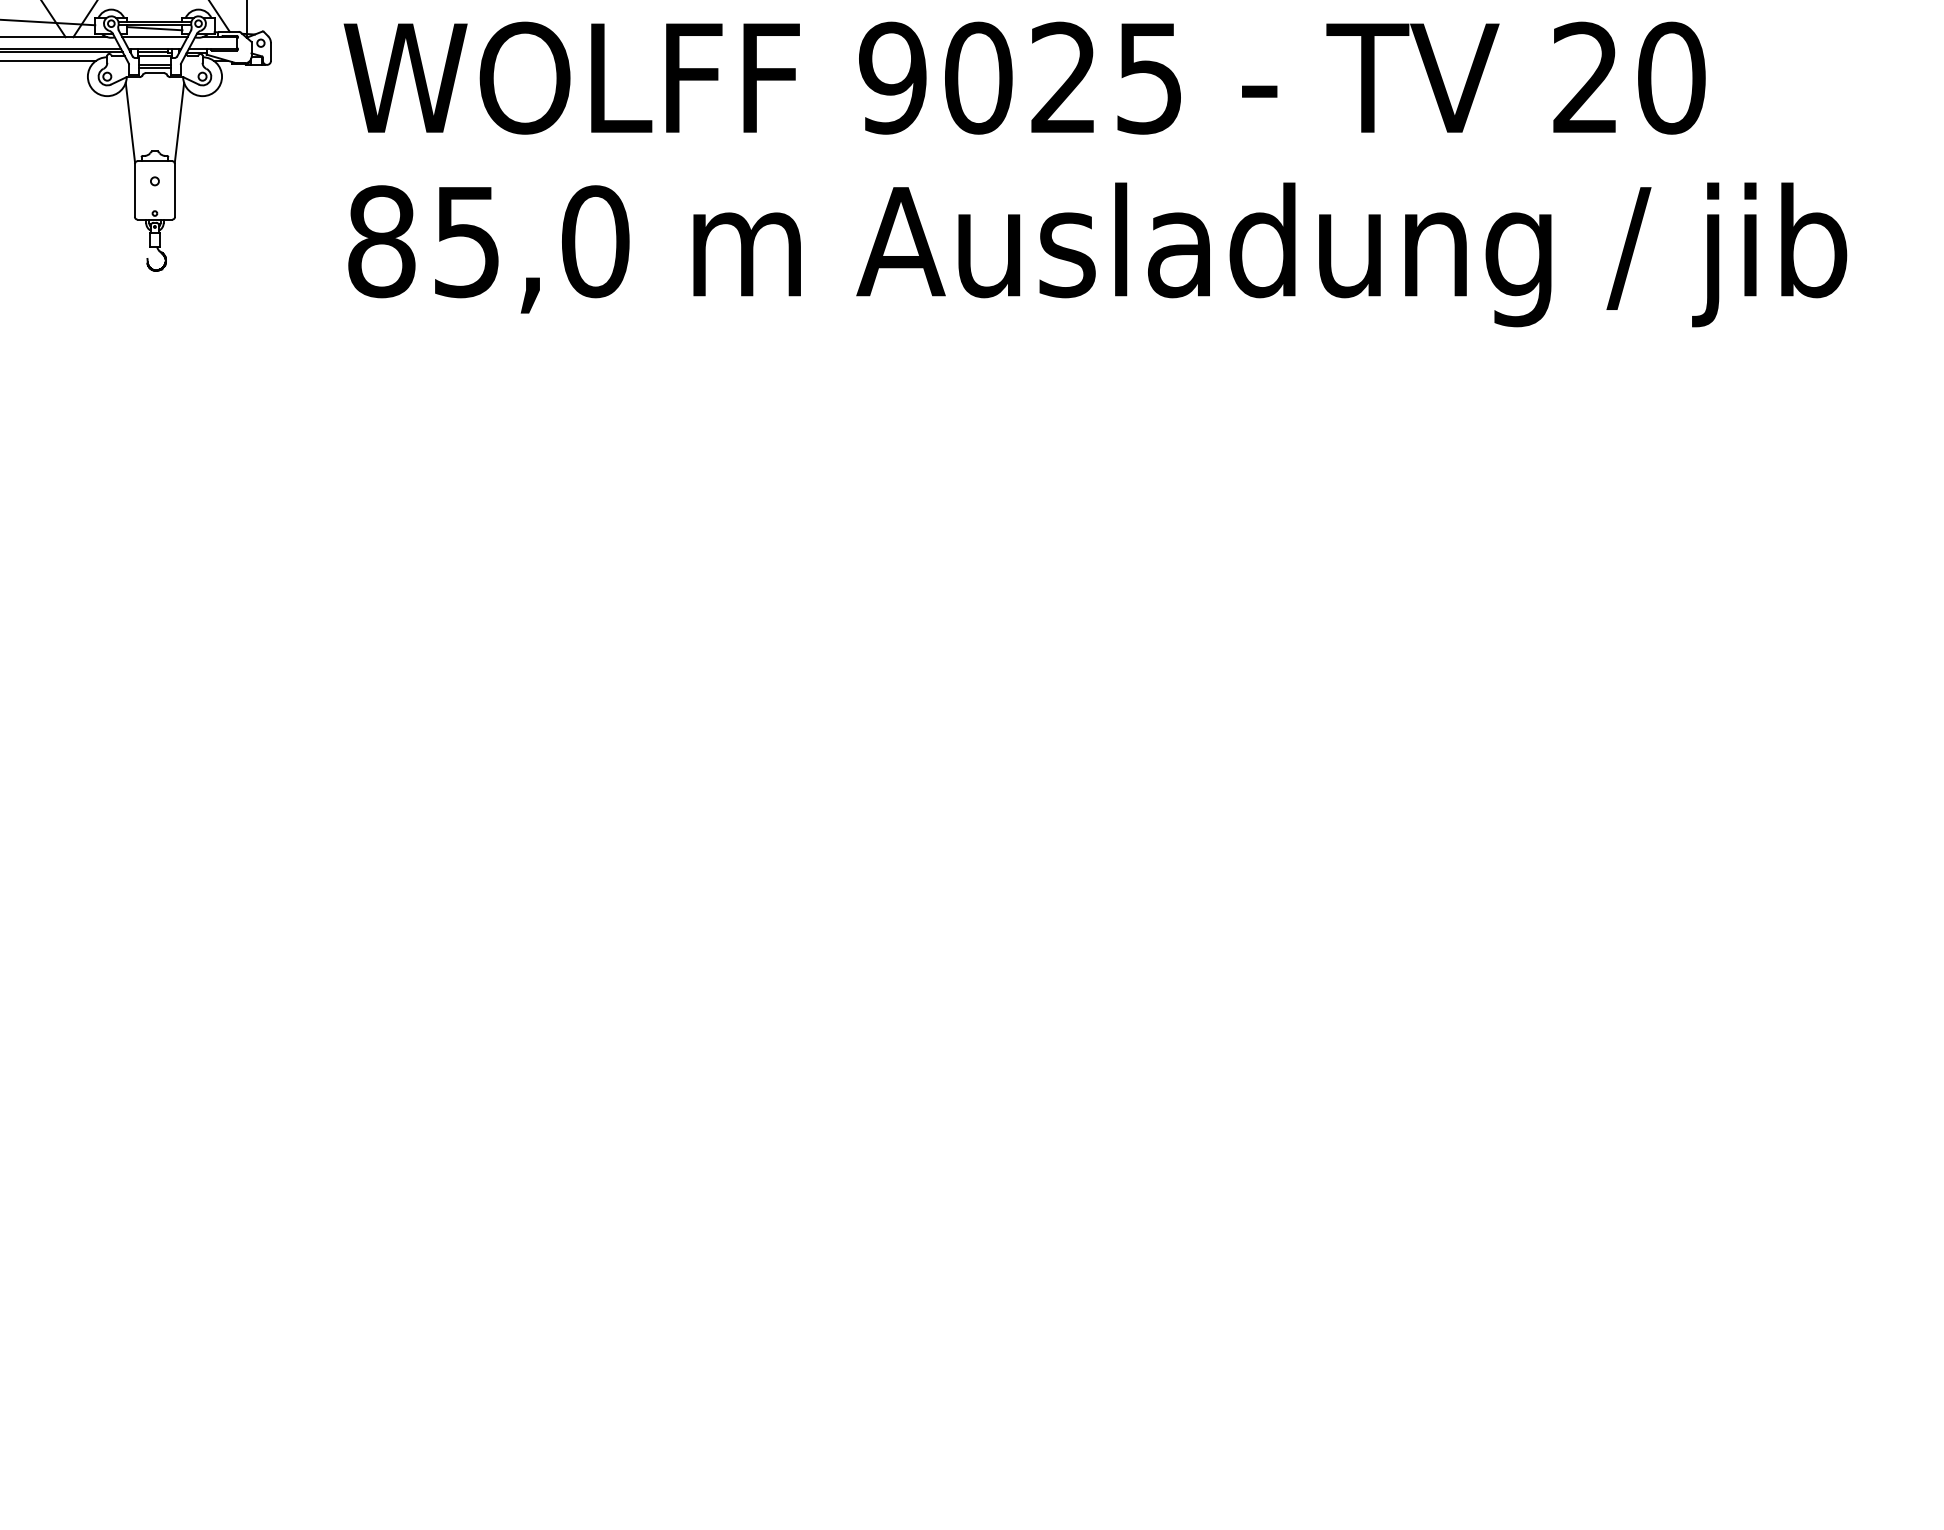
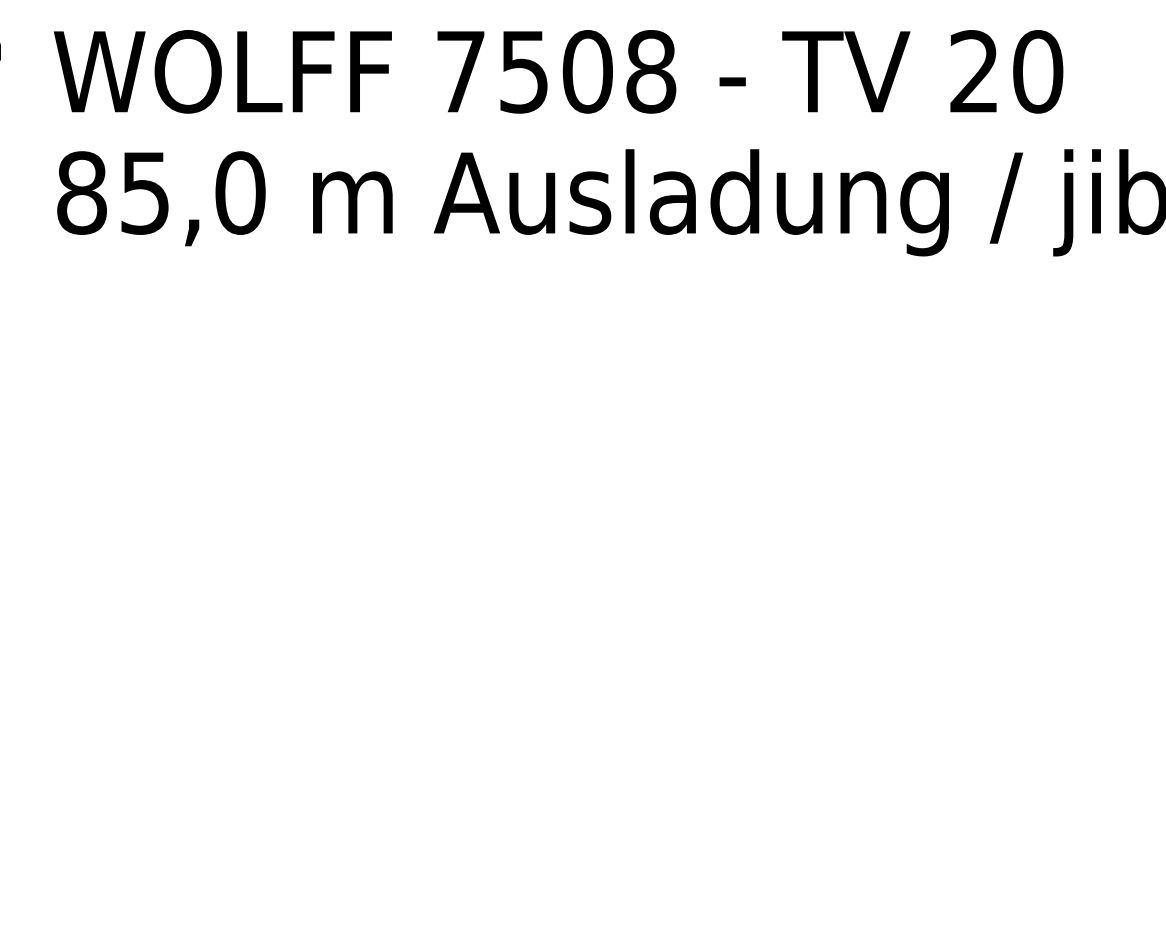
text: (1021, 77) -> (556, 71), 9025 -> 7508

